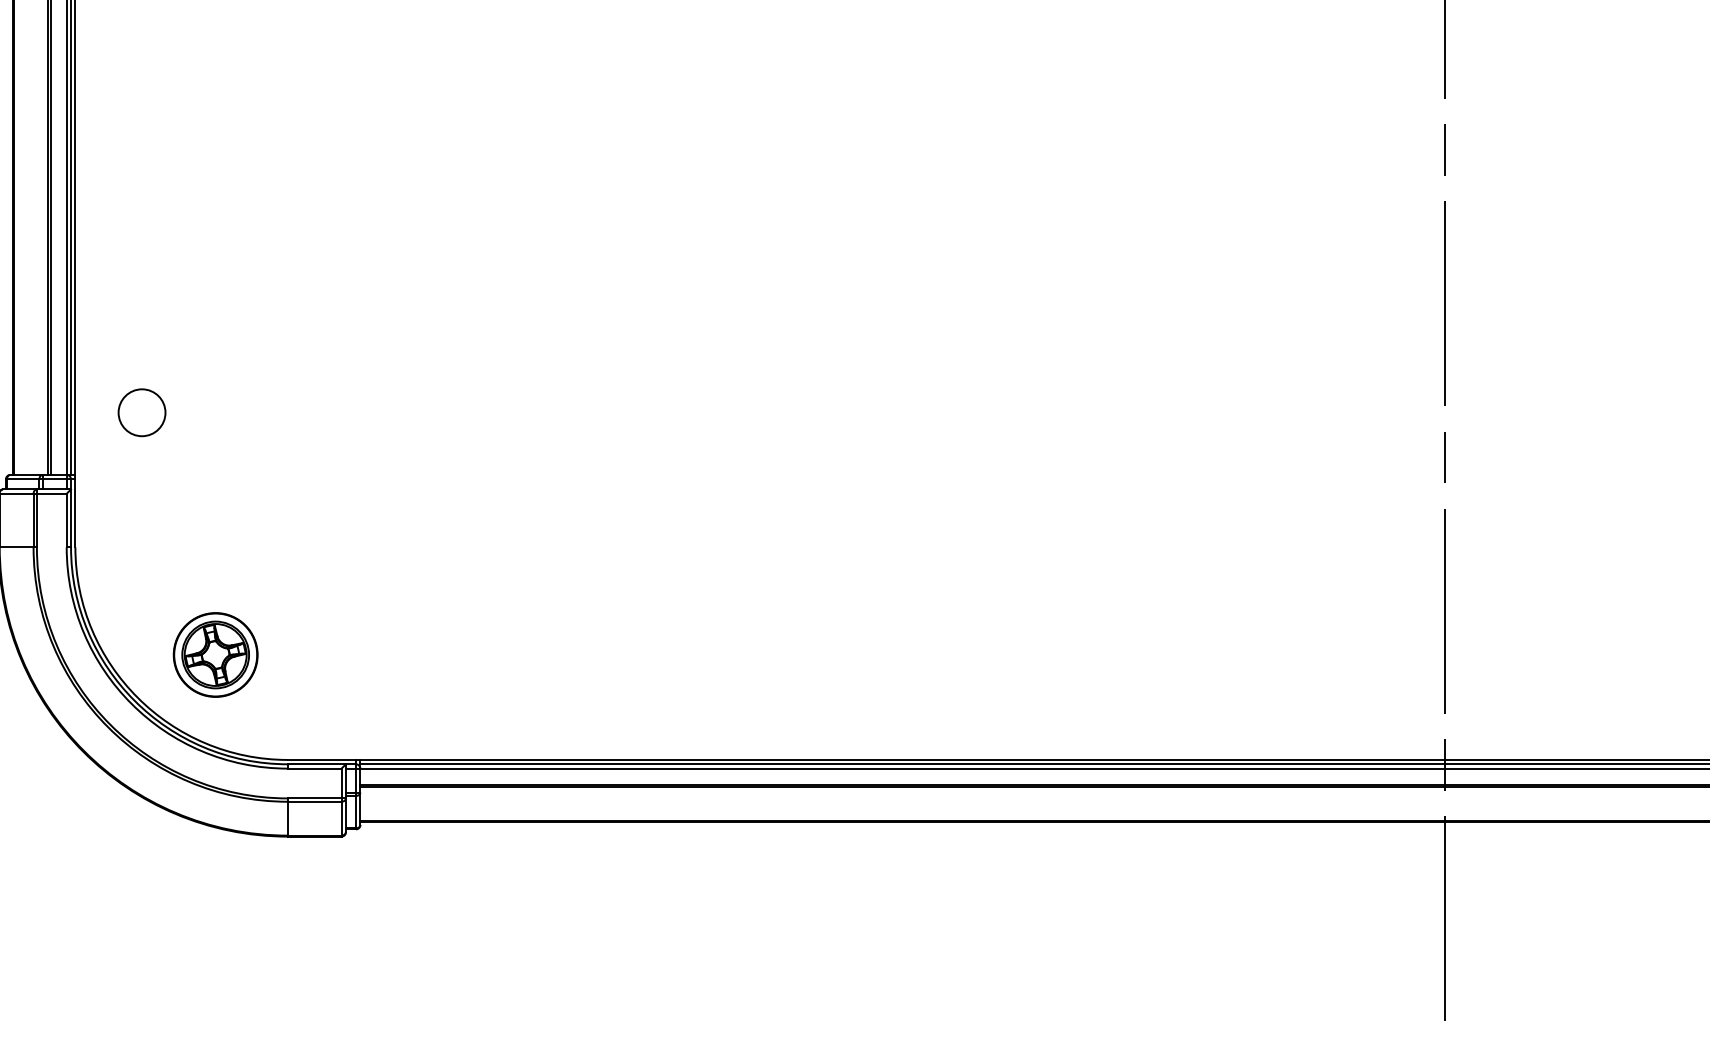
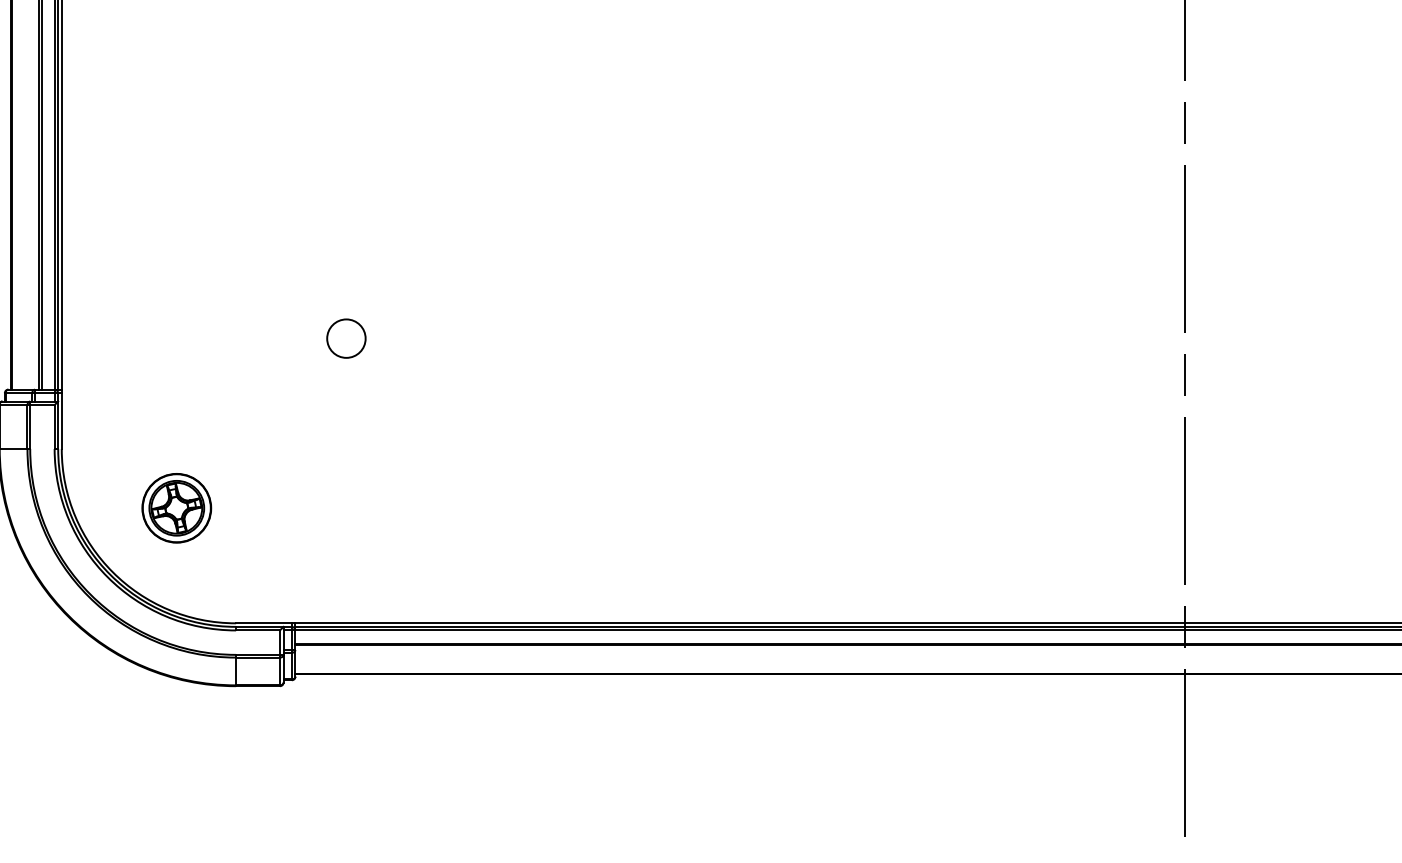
circle: (142, 412) -> (346, 338), moved
part: (215, 655) -> (176, 508), moved

